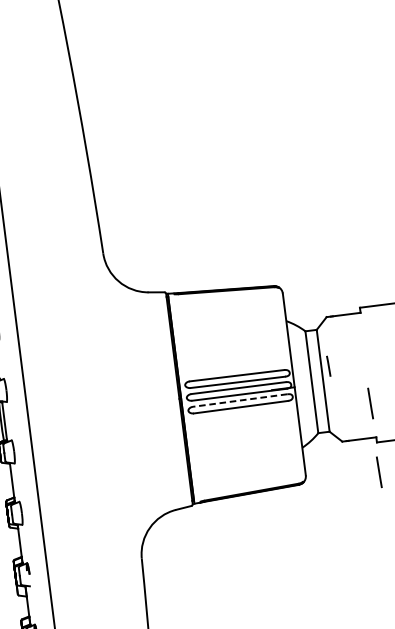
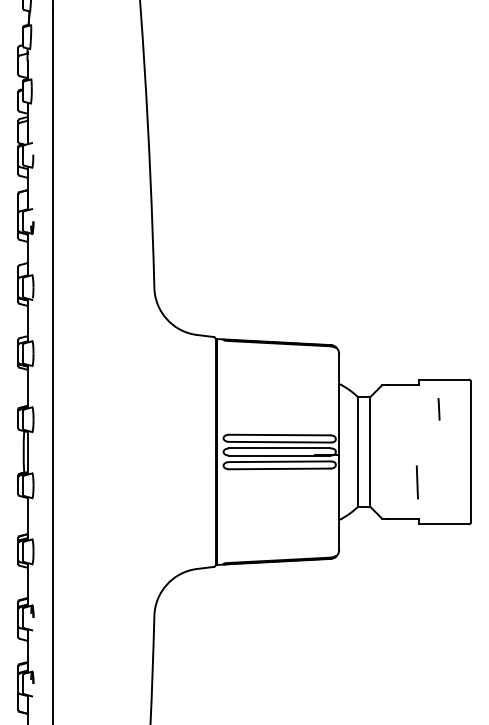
line: (328, 366) -> (438, 409), moved
line: (239, 400) -> (279, 461), dashed -> solid
line: (378, 472) -> (416, 556), removed

